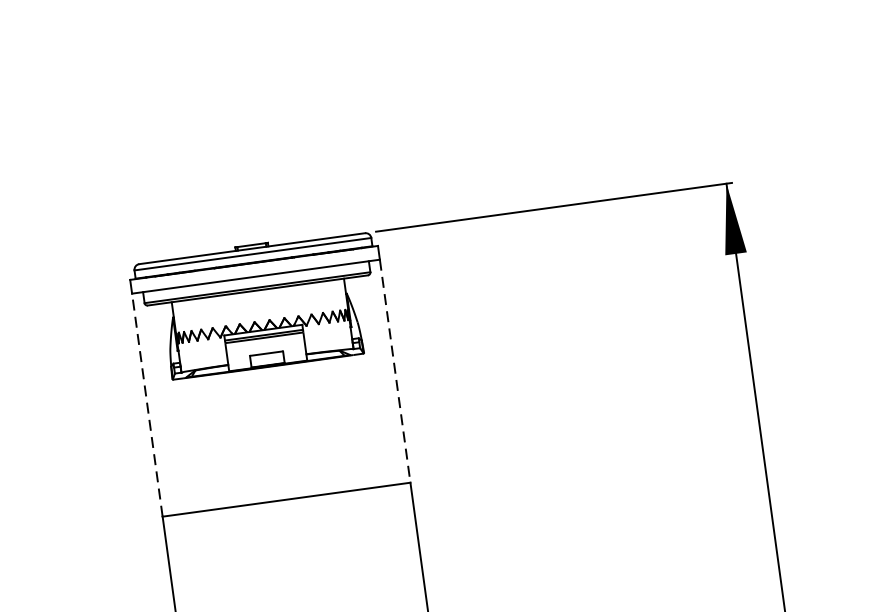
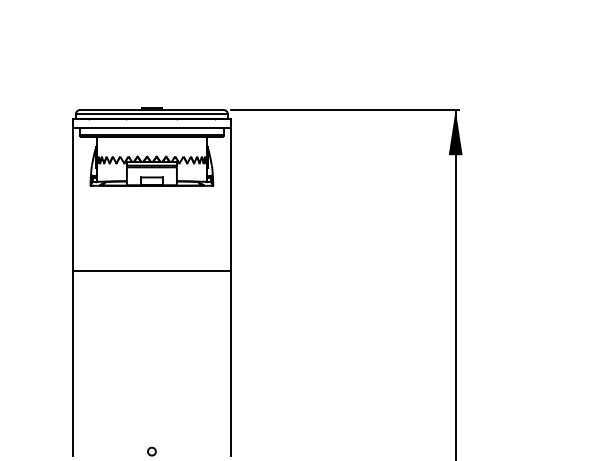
line: (395, 372) -> (231, 200), dashed -> solid
line: (147, 405) -> (72, 199), dashed -> solid

